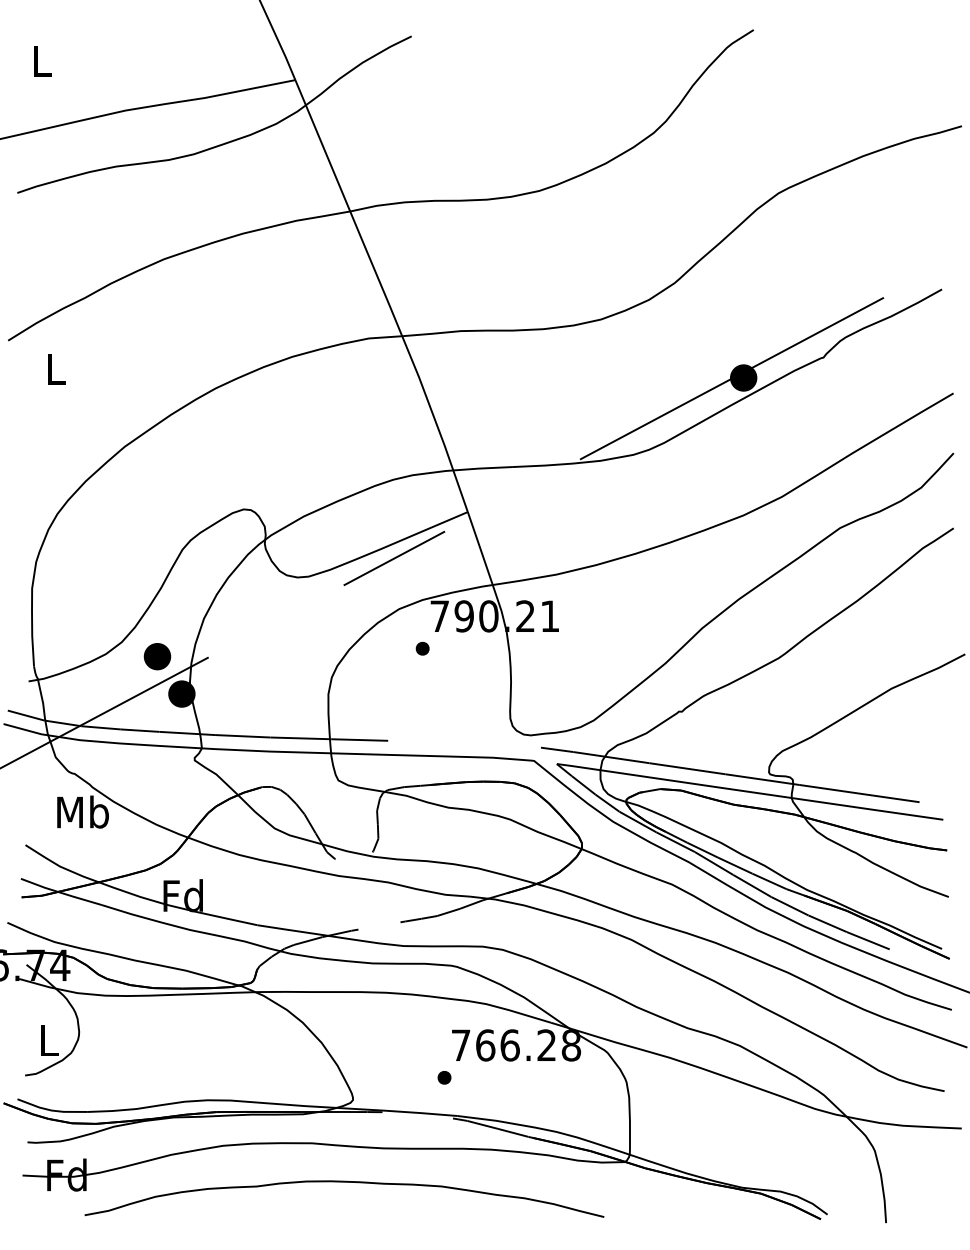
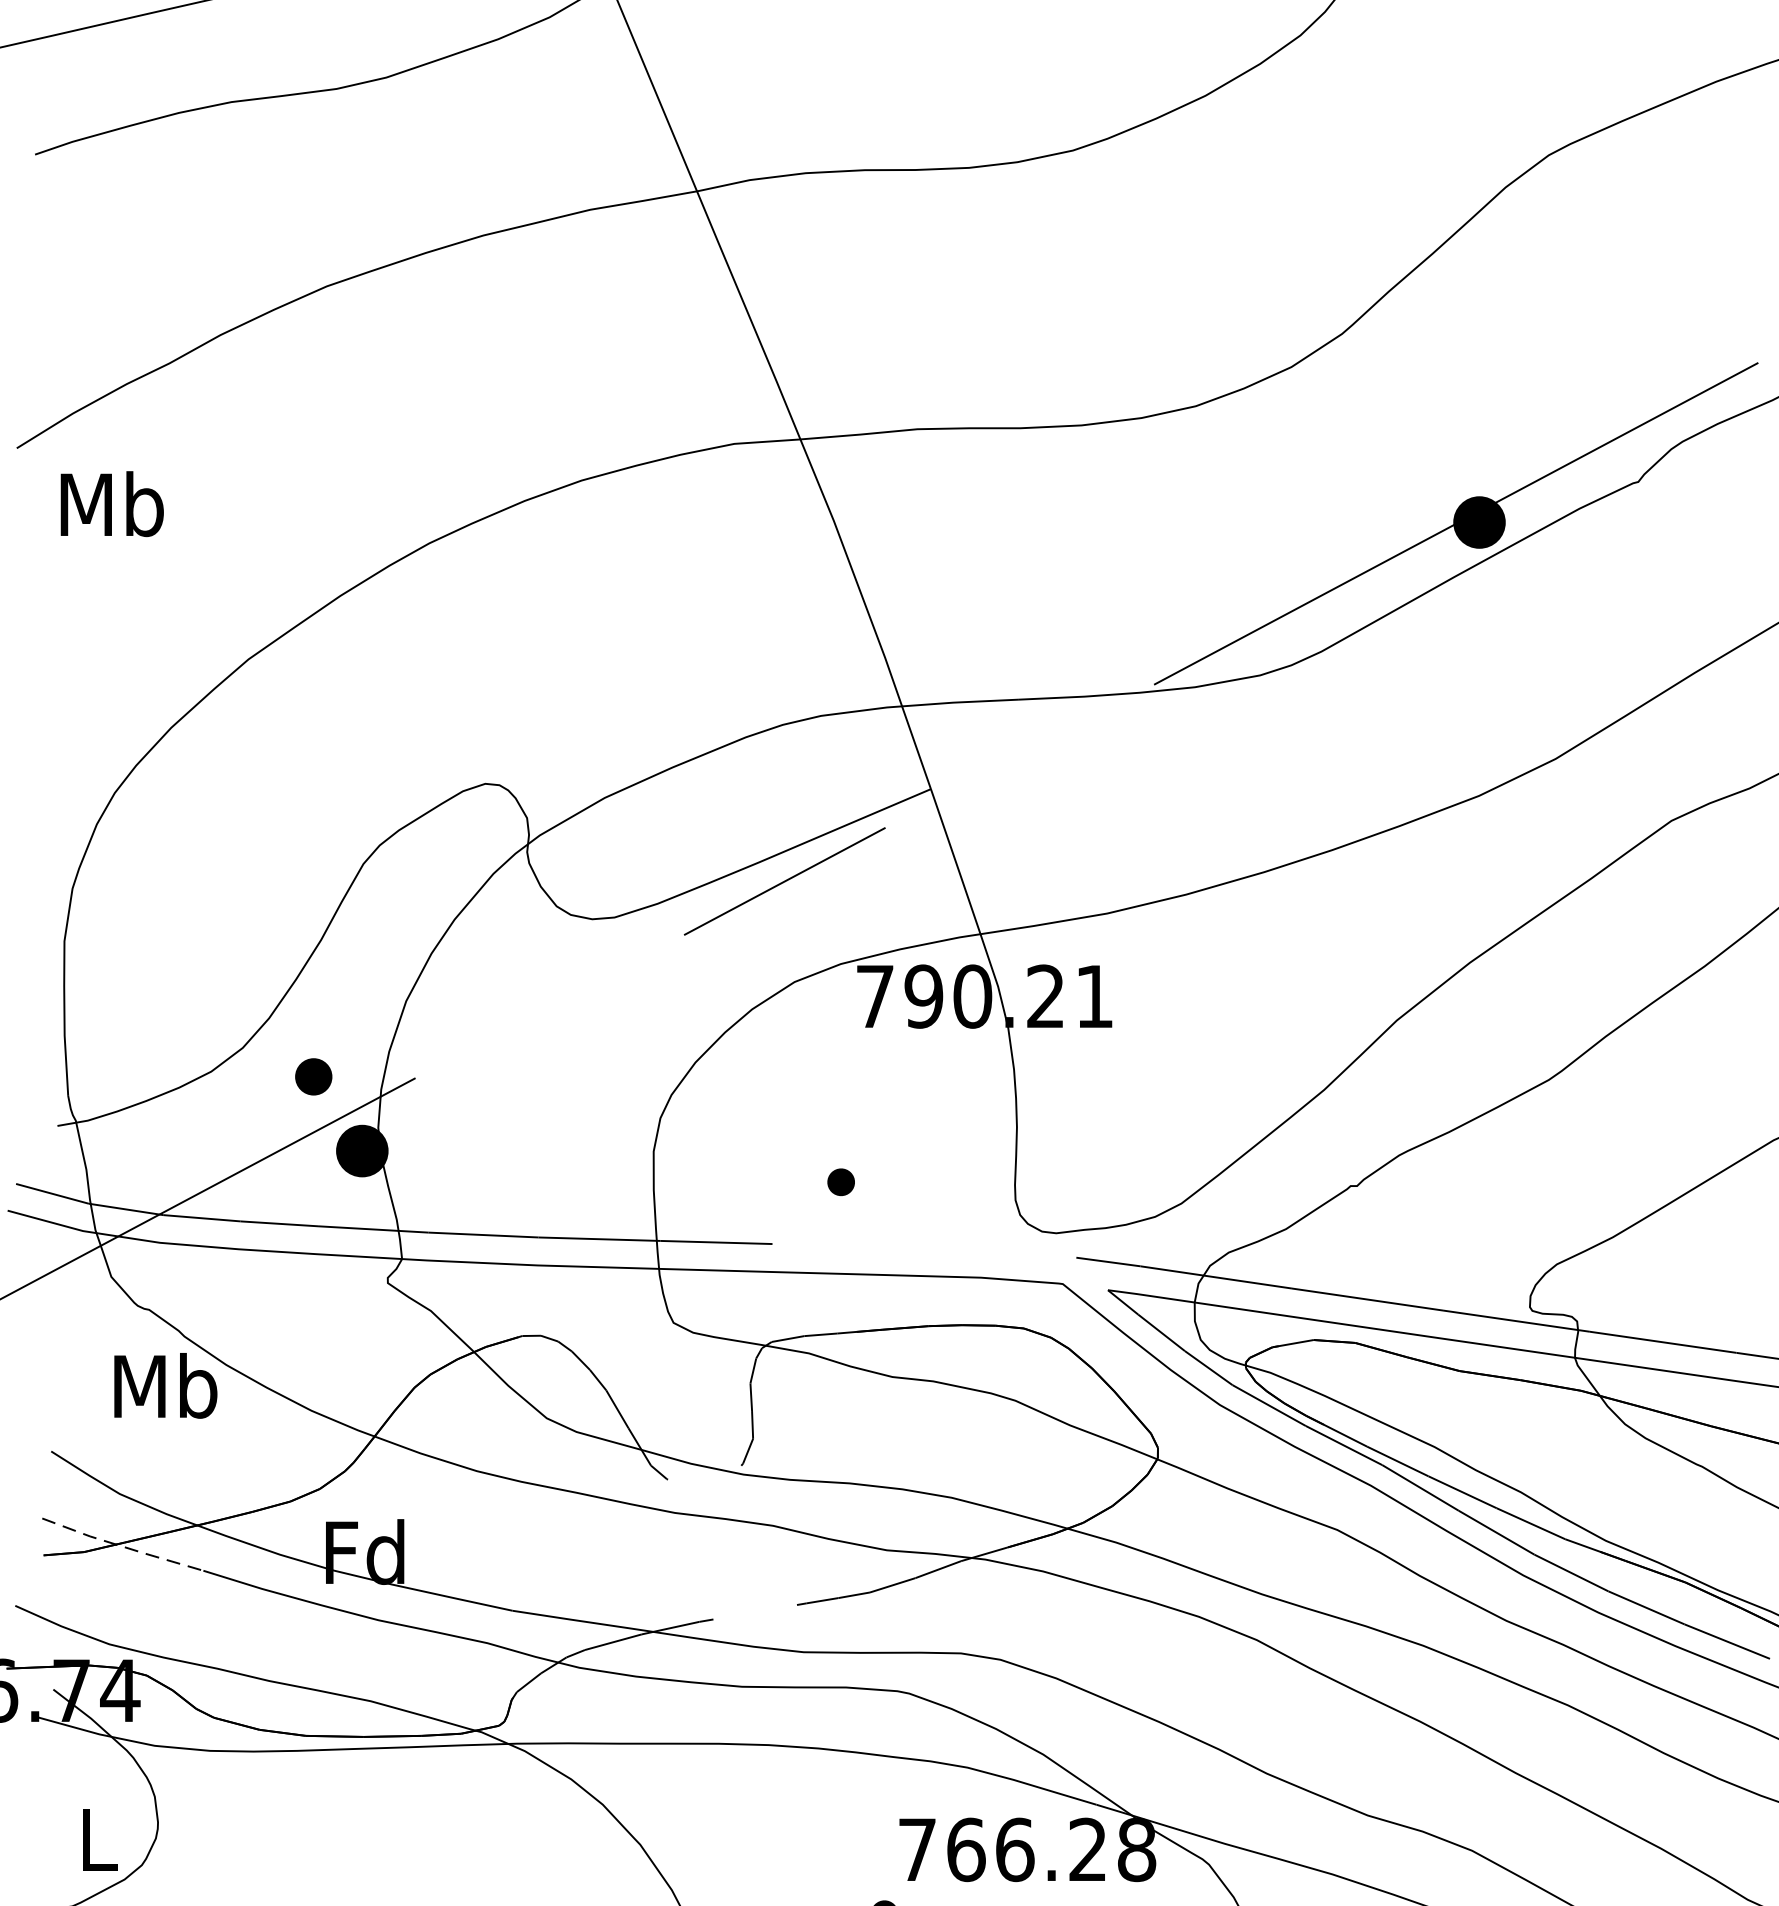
text: (56, 368) -> (112, 503), L -> Mb
part: (422, 648) -> (840, 1181), moved
part: (157, 656) -> (313, 1076), size x0.7
line: (61, 893) -> (122, 1547), solid -> dashed

